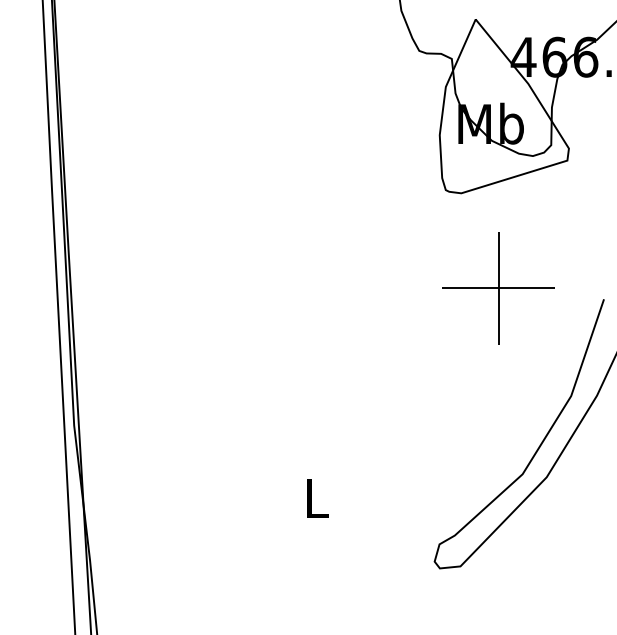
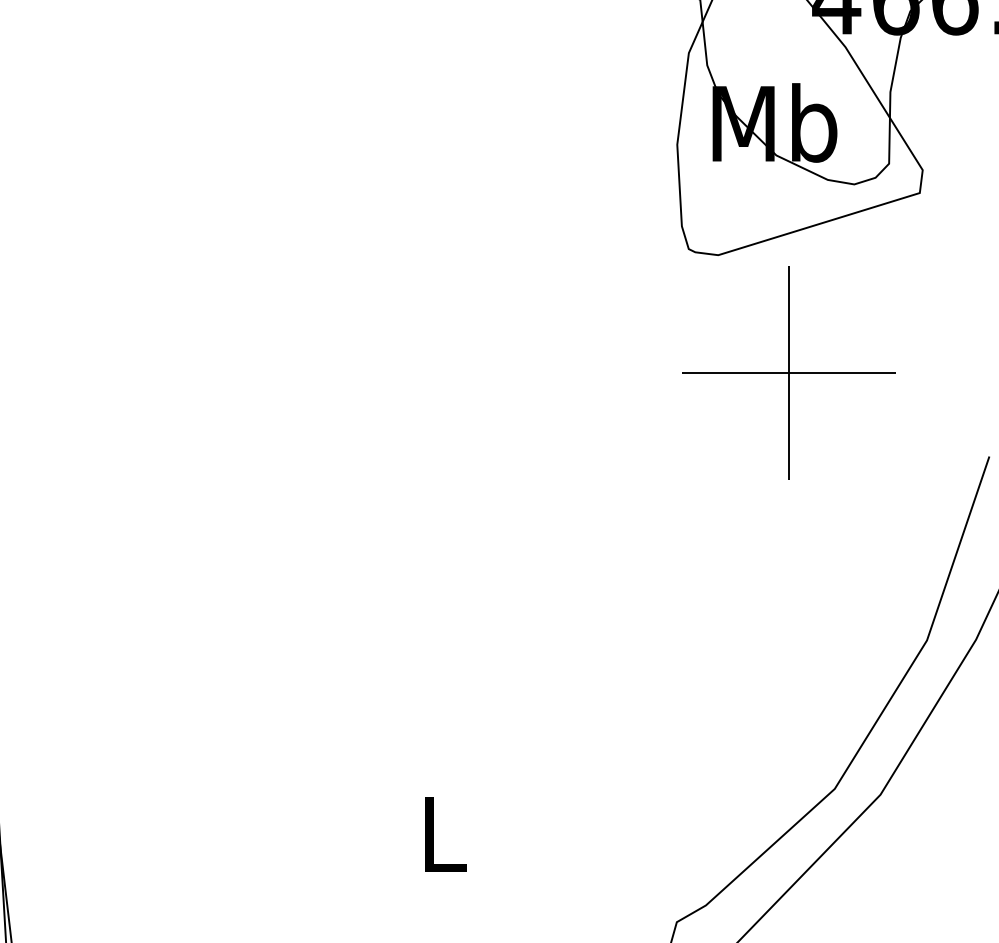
part: (498, 288) -> (788, 373), moved

